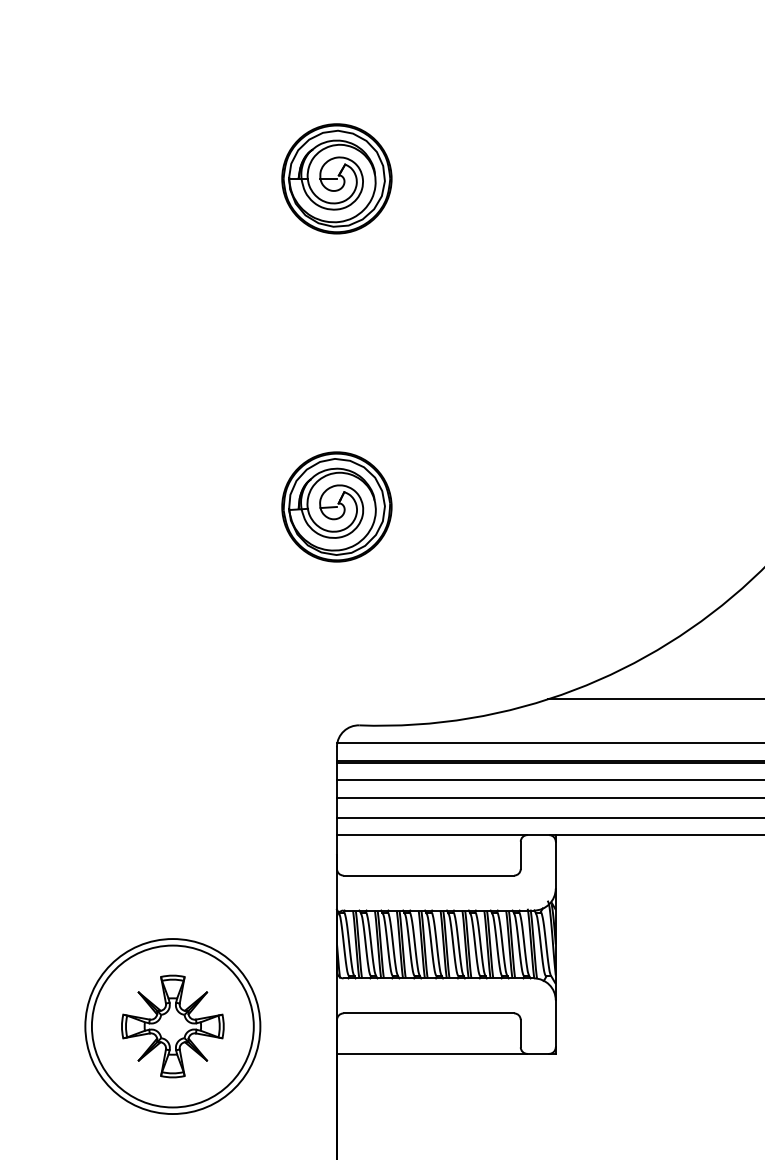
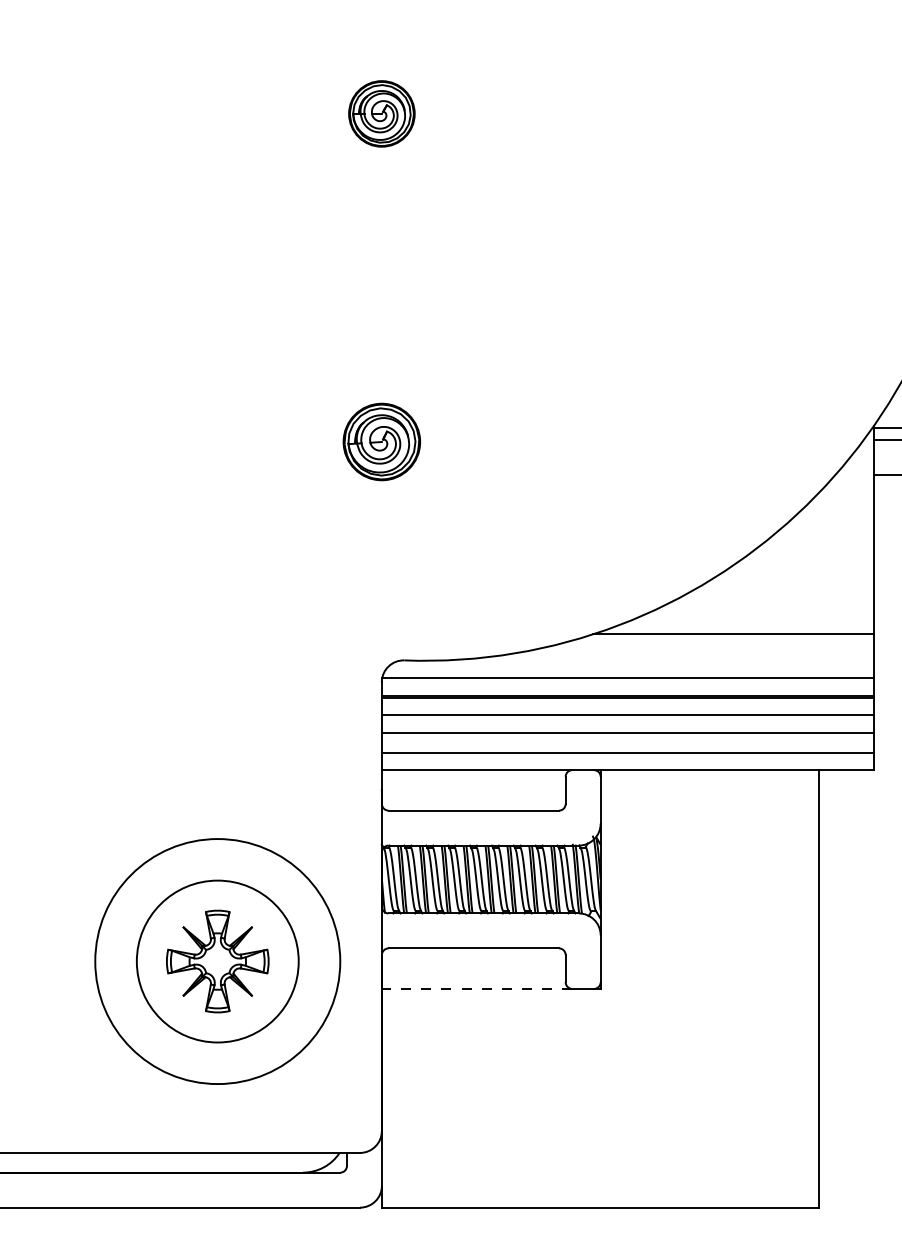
part: (336, 178) -> (381, 113), size x0.6
part: (336, 506) -> (381, 441), size x0.7
circle: (172, 1026) -> (217, 961), size x1.4
line: (431, 1053) -> (476, 988), solid -> dashed

